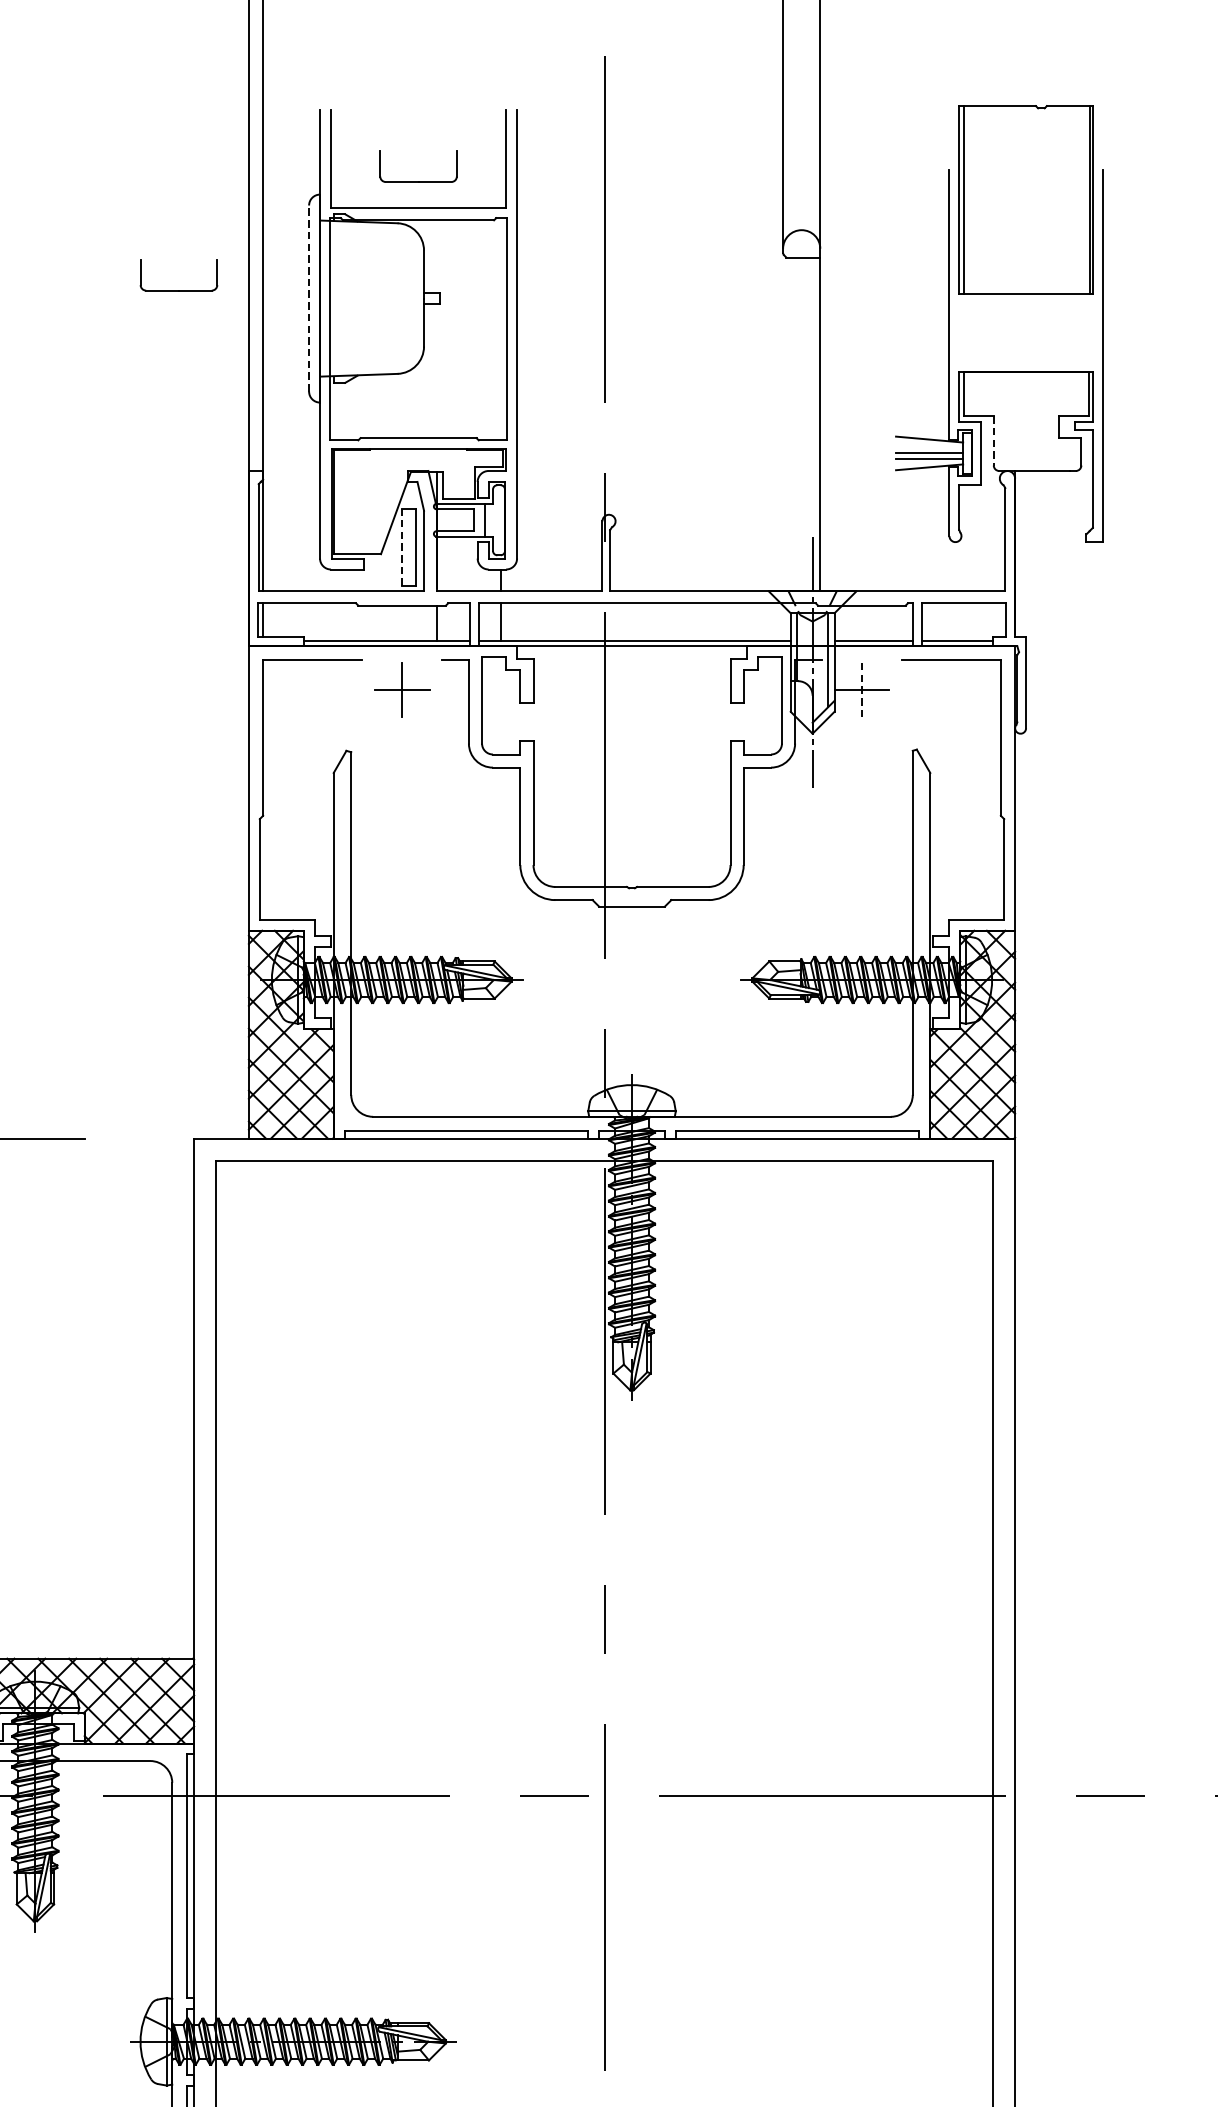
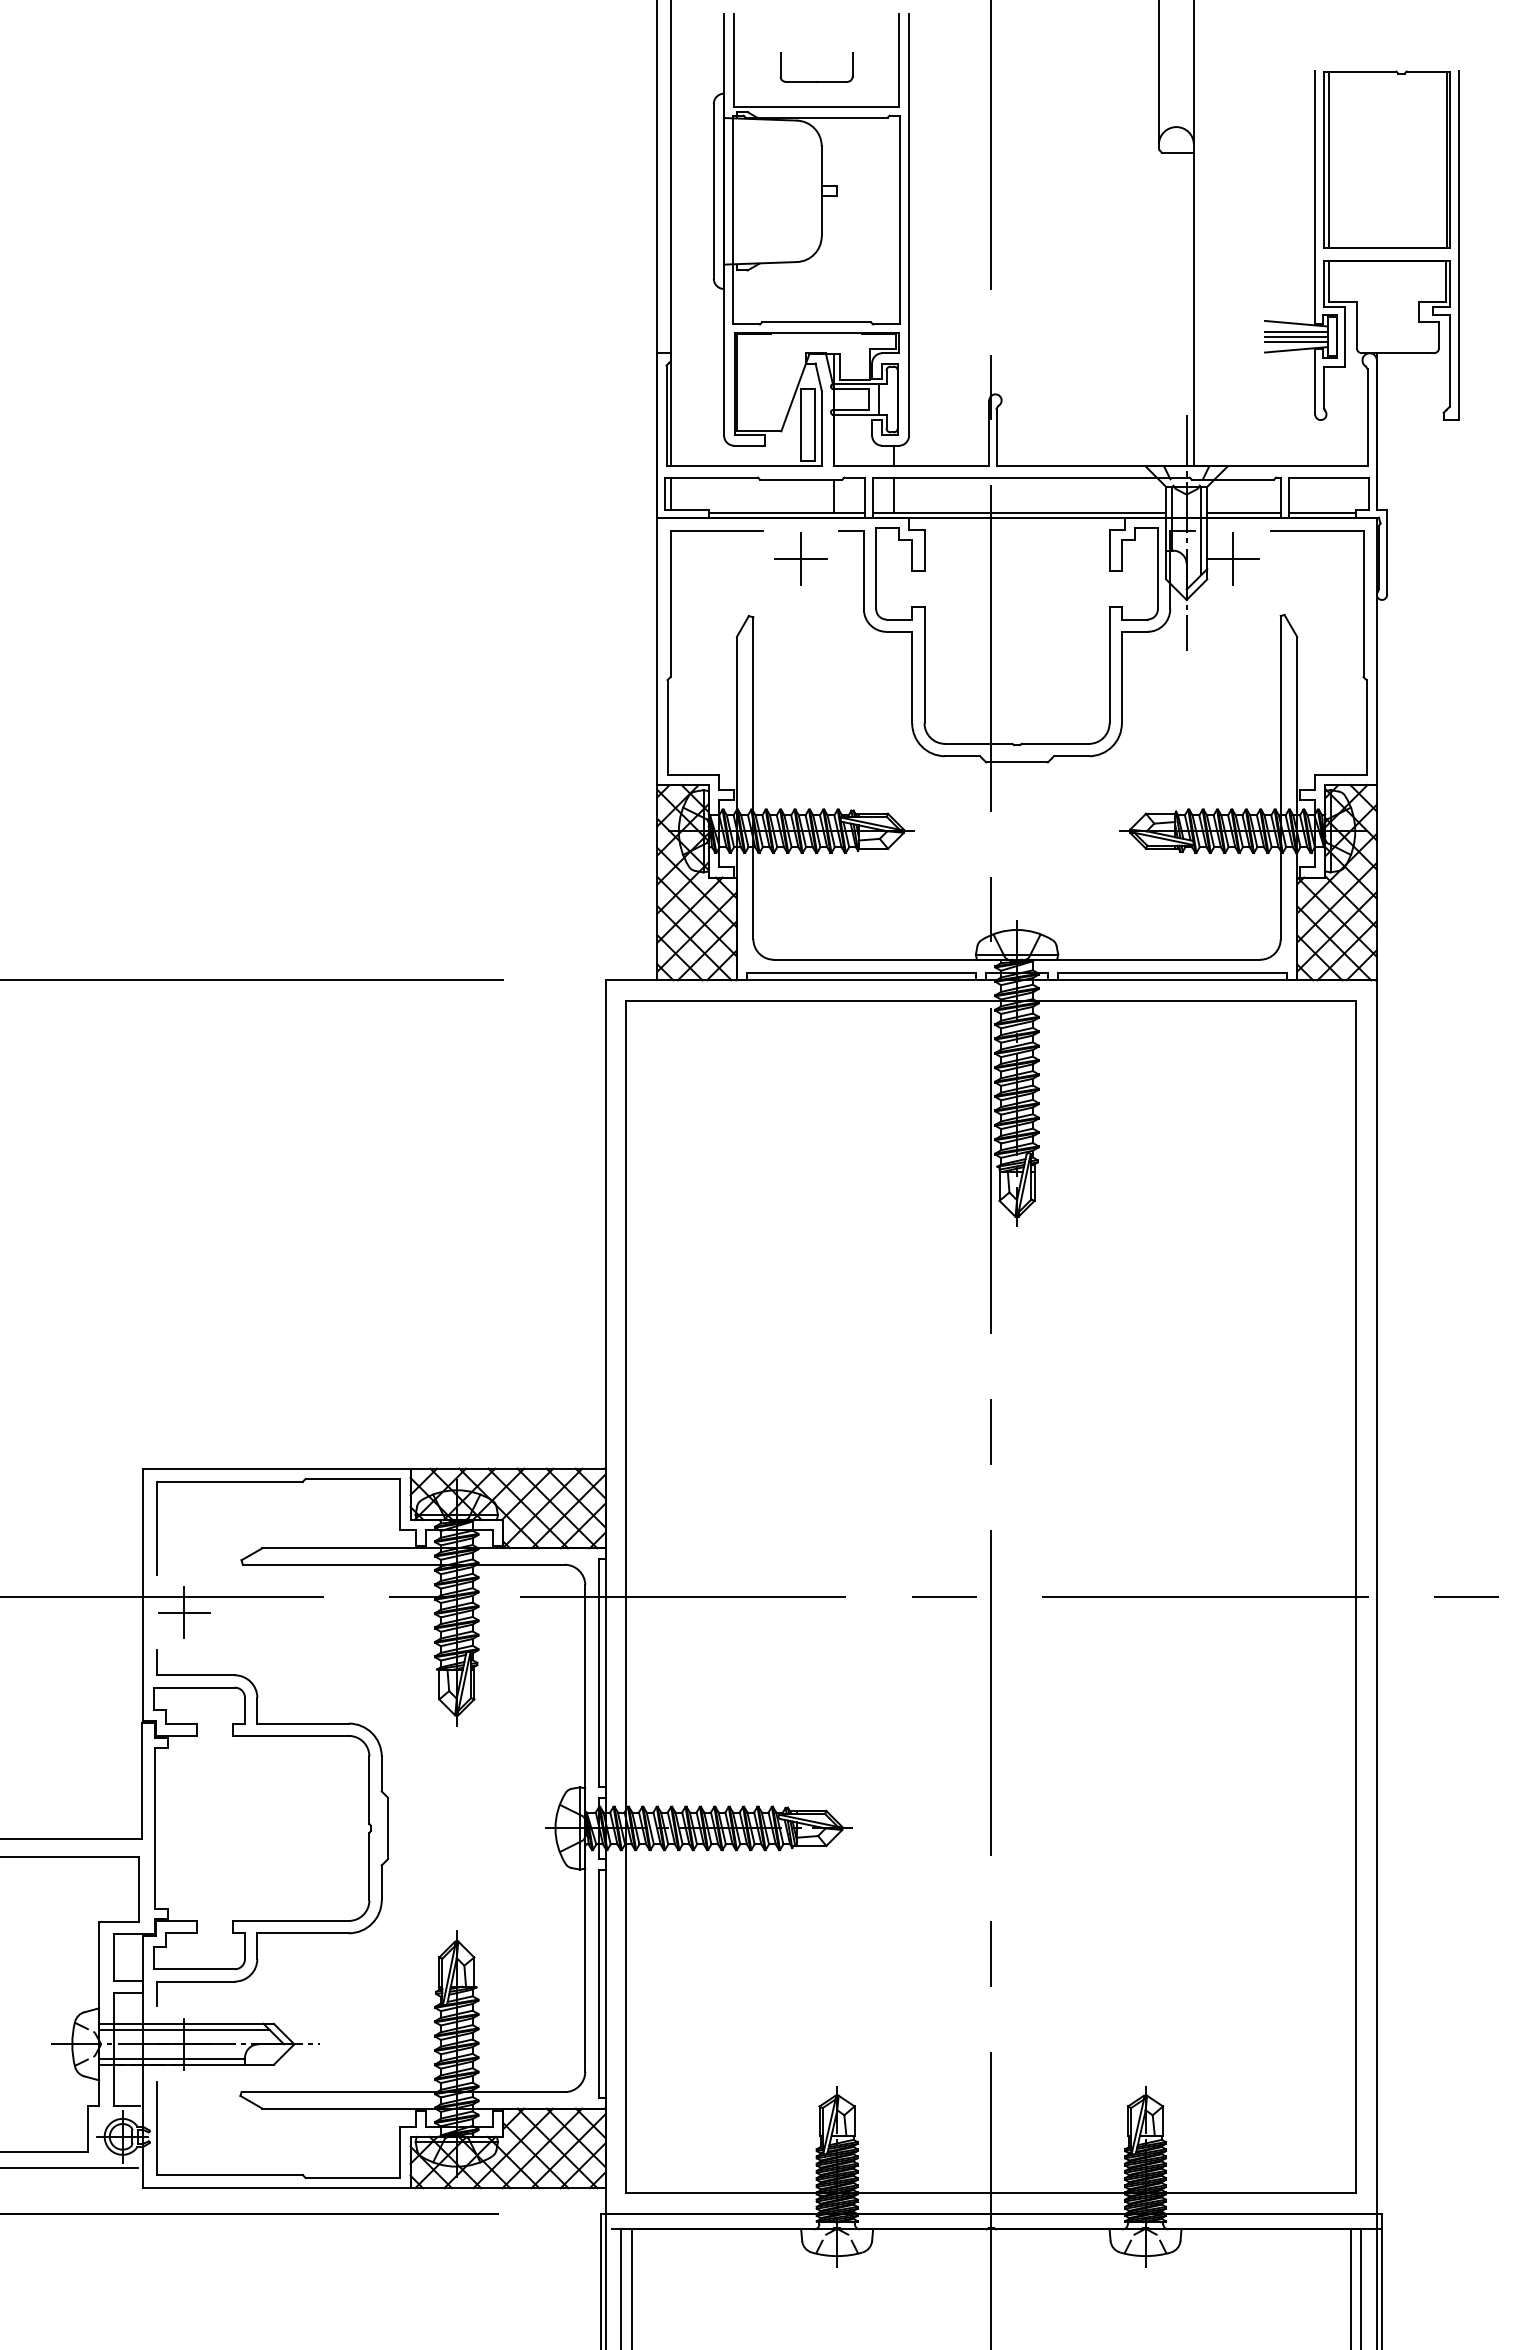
part: (1025, 199) -> (1386, 159), moved
part: (178, 290) -> (591, 183), removed
line: (308, 297) -> (713, 190), dashed -> solid
line: (993, 441) -> (1356, 325), dashed -> solid
line: (929, 447) -> (1296, 331), added
line: (402, 547) -> (801, 425), dashed -> solid
line: (861, 689) -> (1232, 558), dashed -> solid

